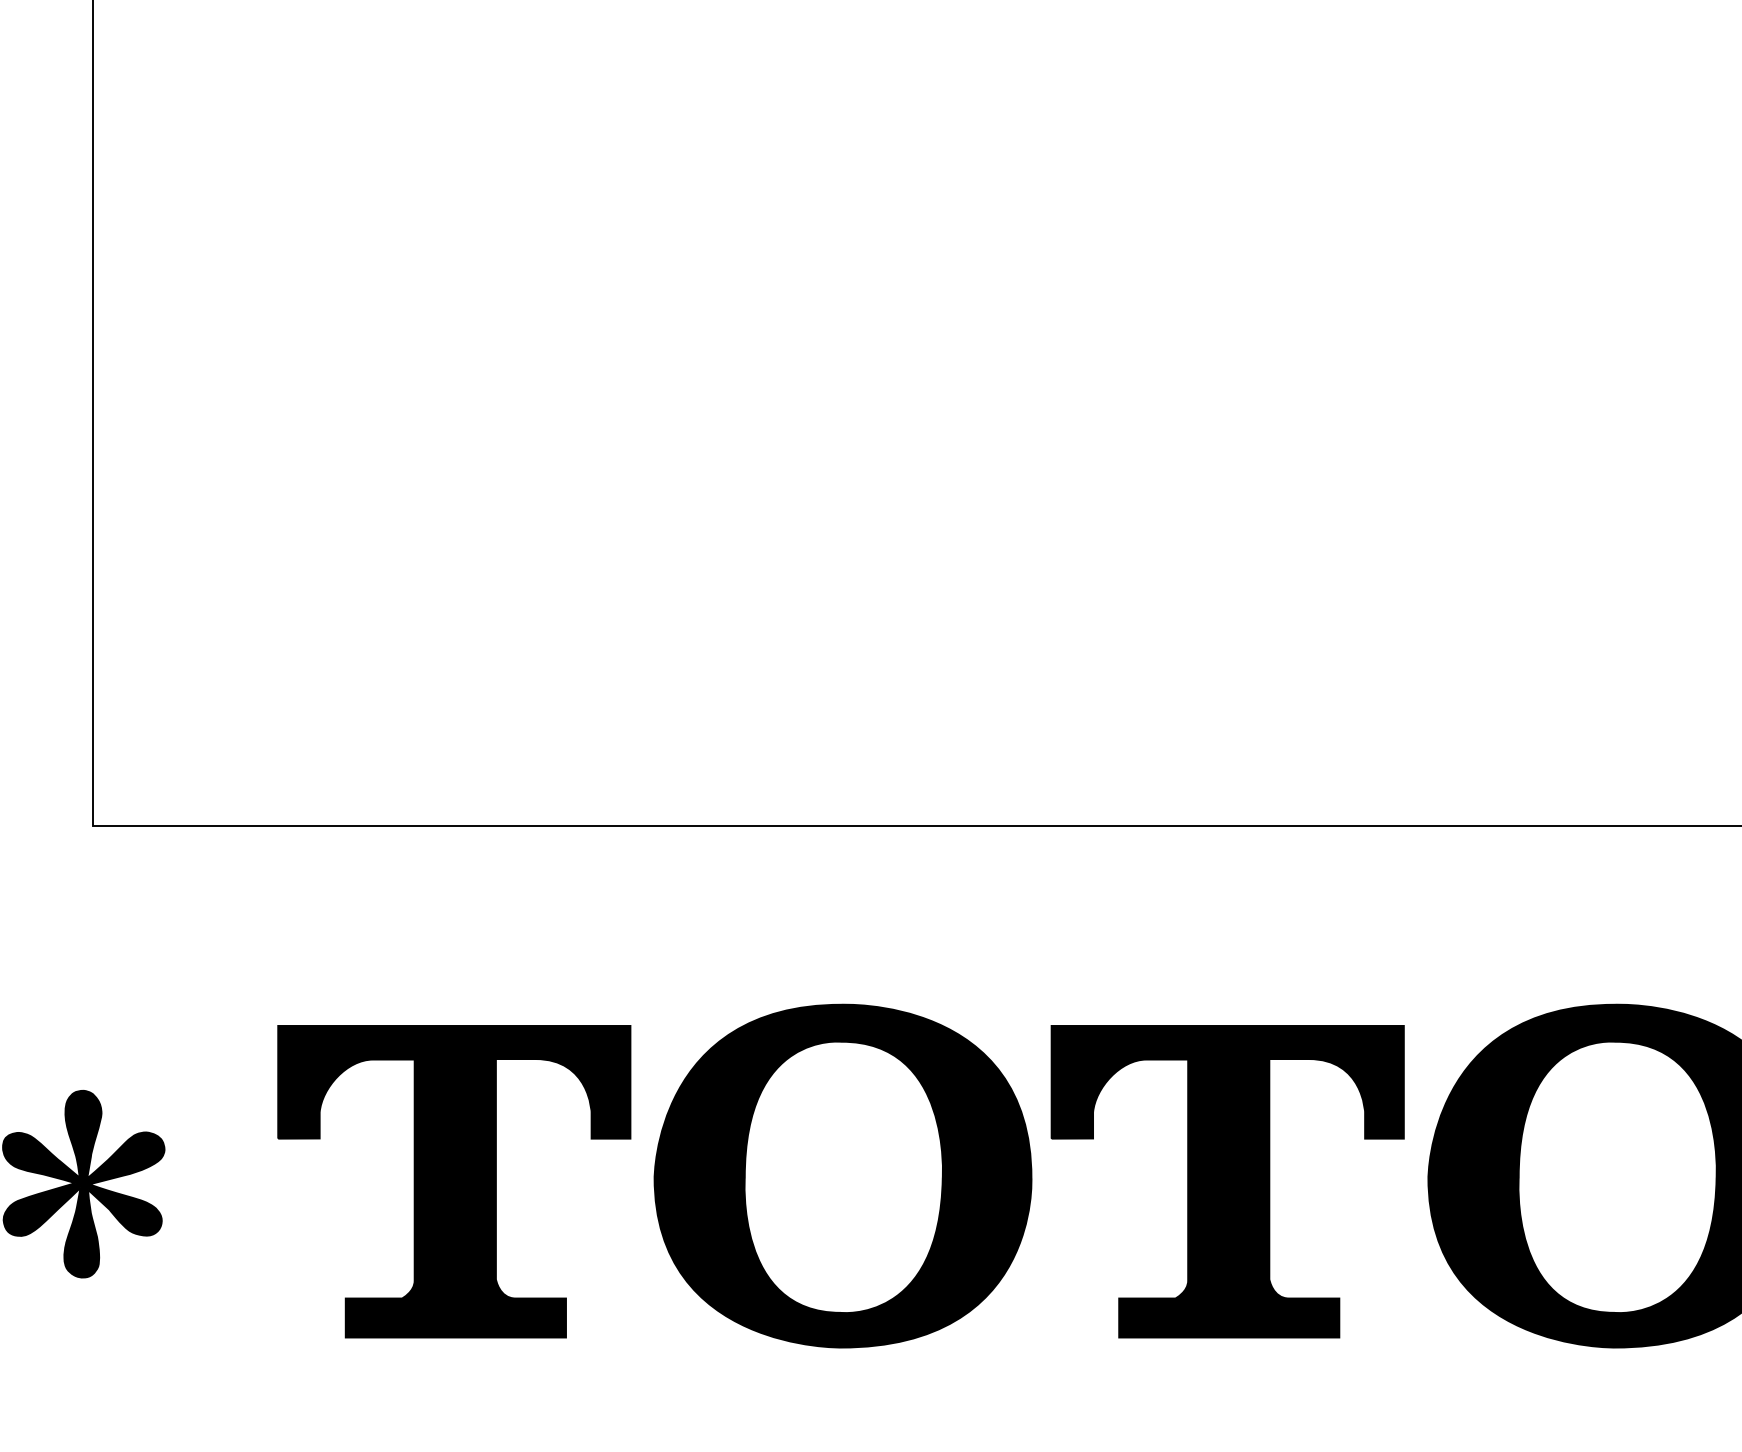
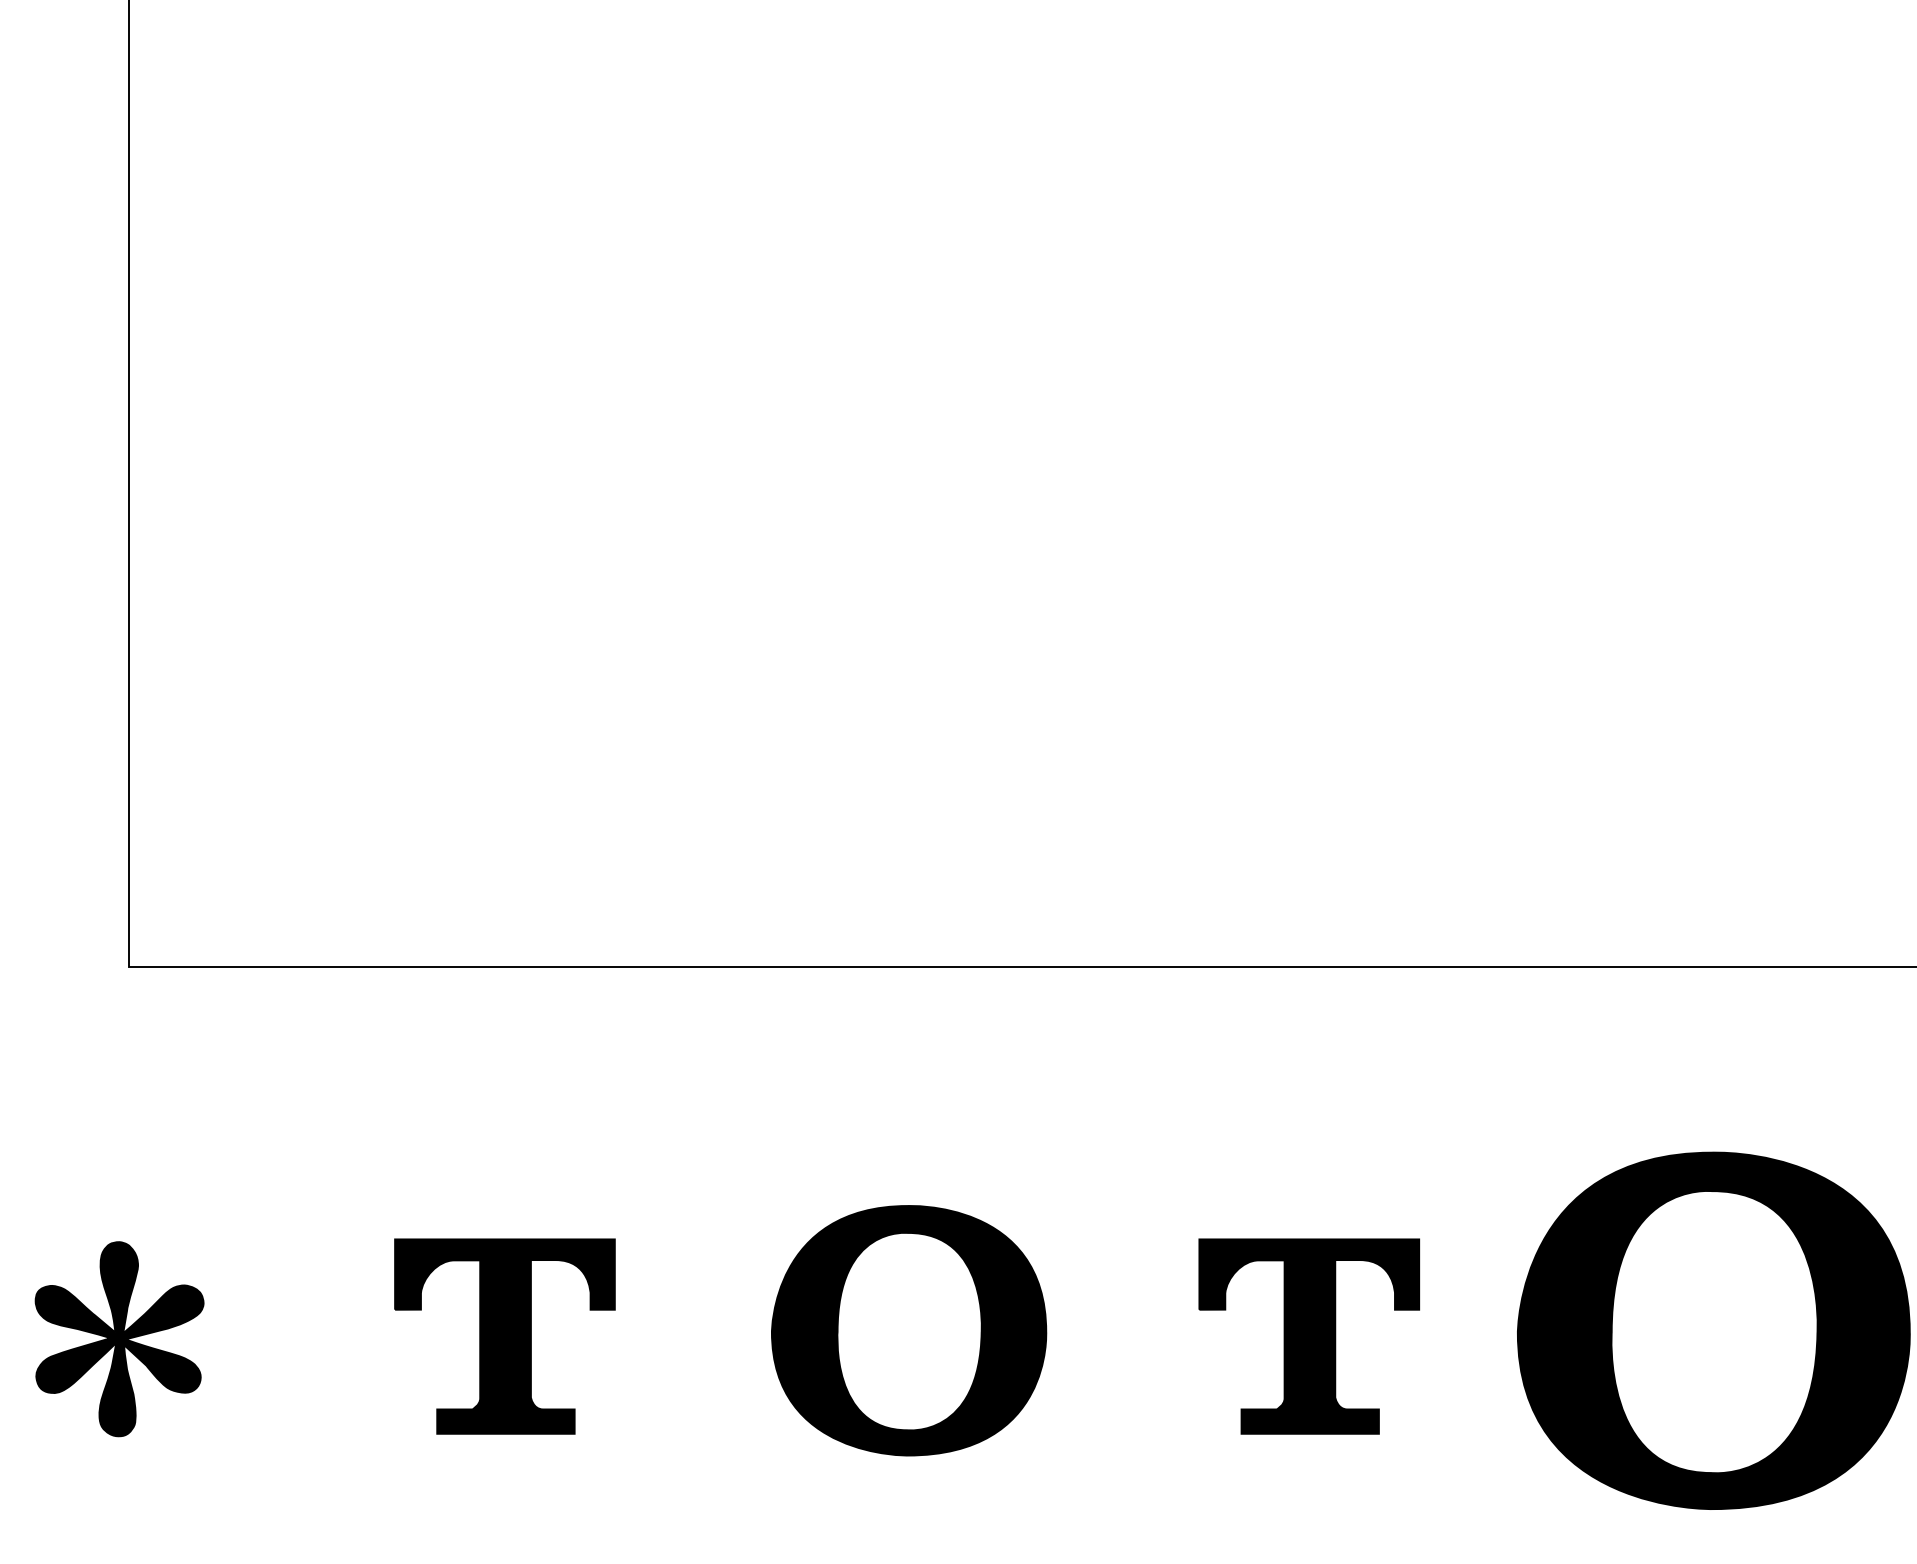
part: (842, 1175) -> (908, 1330), size x0.7
part: (453, 1181) -> (504, 1336), size x0.6
part: (1228, 1181) -> (1309, 1336), size x0.6

